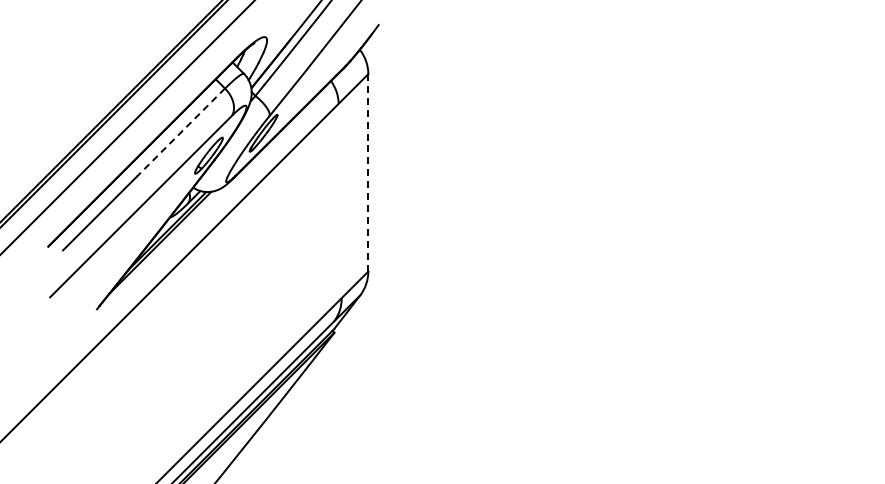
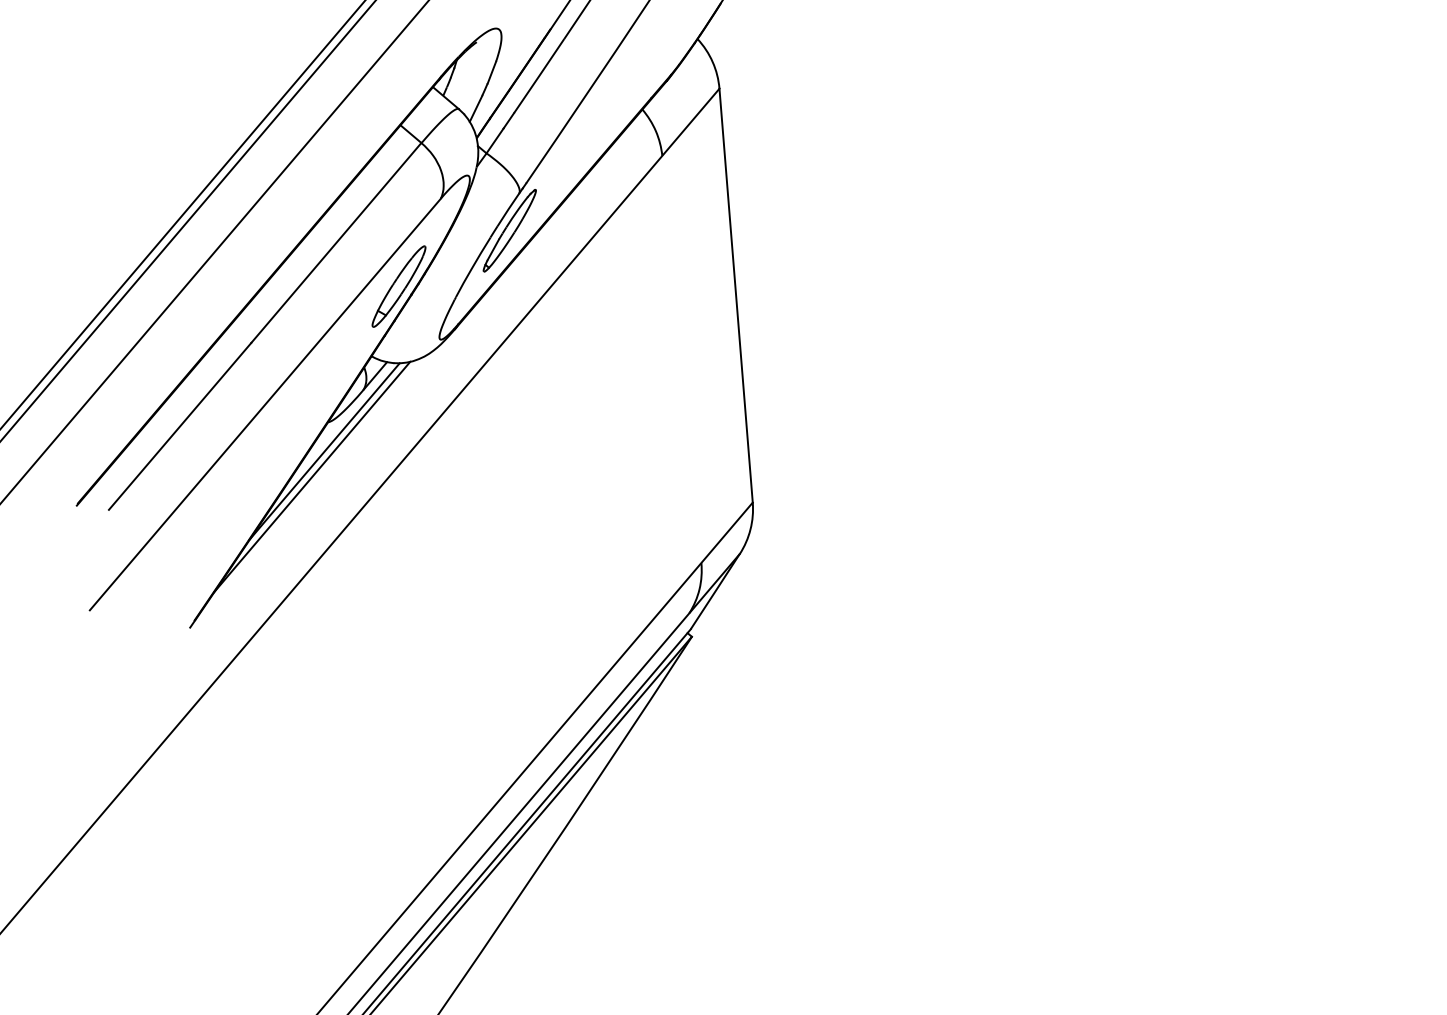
line: (180, 132) -> (335, 242), dashed -> solid
line: (368, 172) -> (736, 294), dashed -> solid

